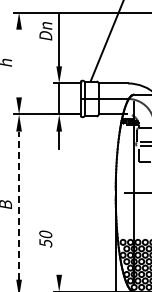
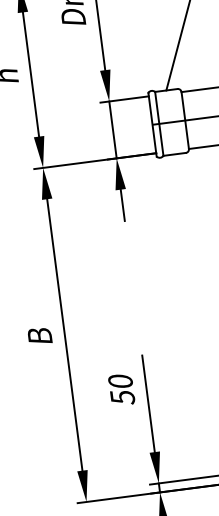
line: (19, 63) -> (31, 74), added
line: (19, 205) -> (65, 334), dashed -> solid
line: (59, 248) -> (149, 403), added

